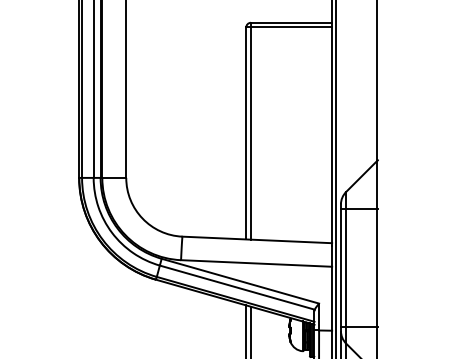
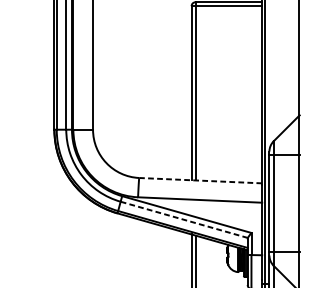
line: (257, 239) -> (200, 180), solid -> dashed
line: (237, 287) -> (184, 219), solid -> dashed

